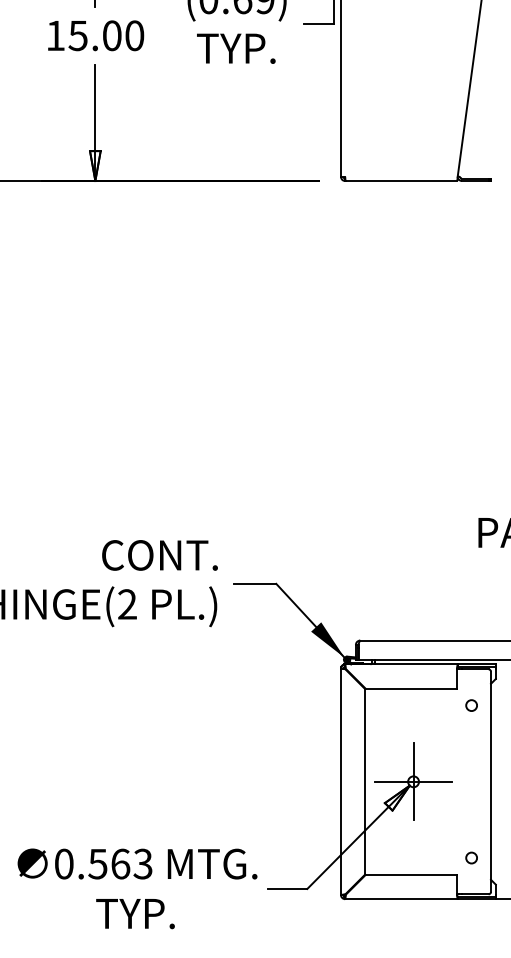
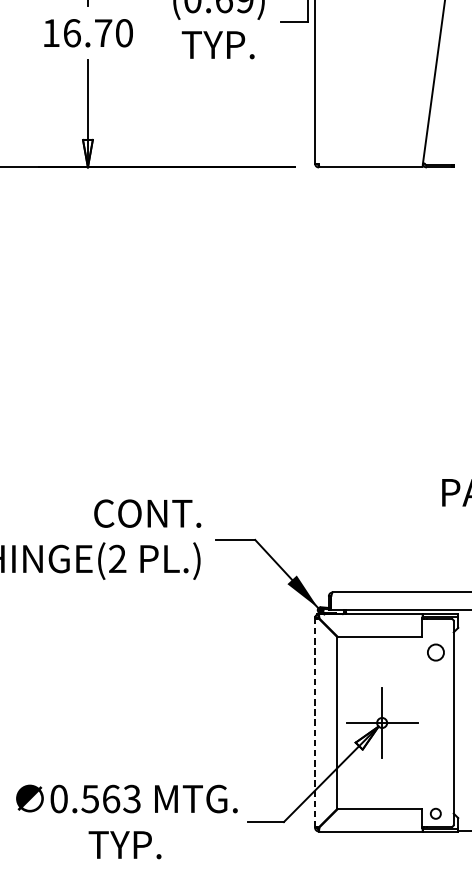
text: (94, 35) -> (87, 32), 15.00 -> 16.70
circle: (471, 705) -> (435, 652), size x1.6
line: (340, 781) -> (314, 722), solid -> dashed
circle: (471, 857) -> (435, 813), moved

